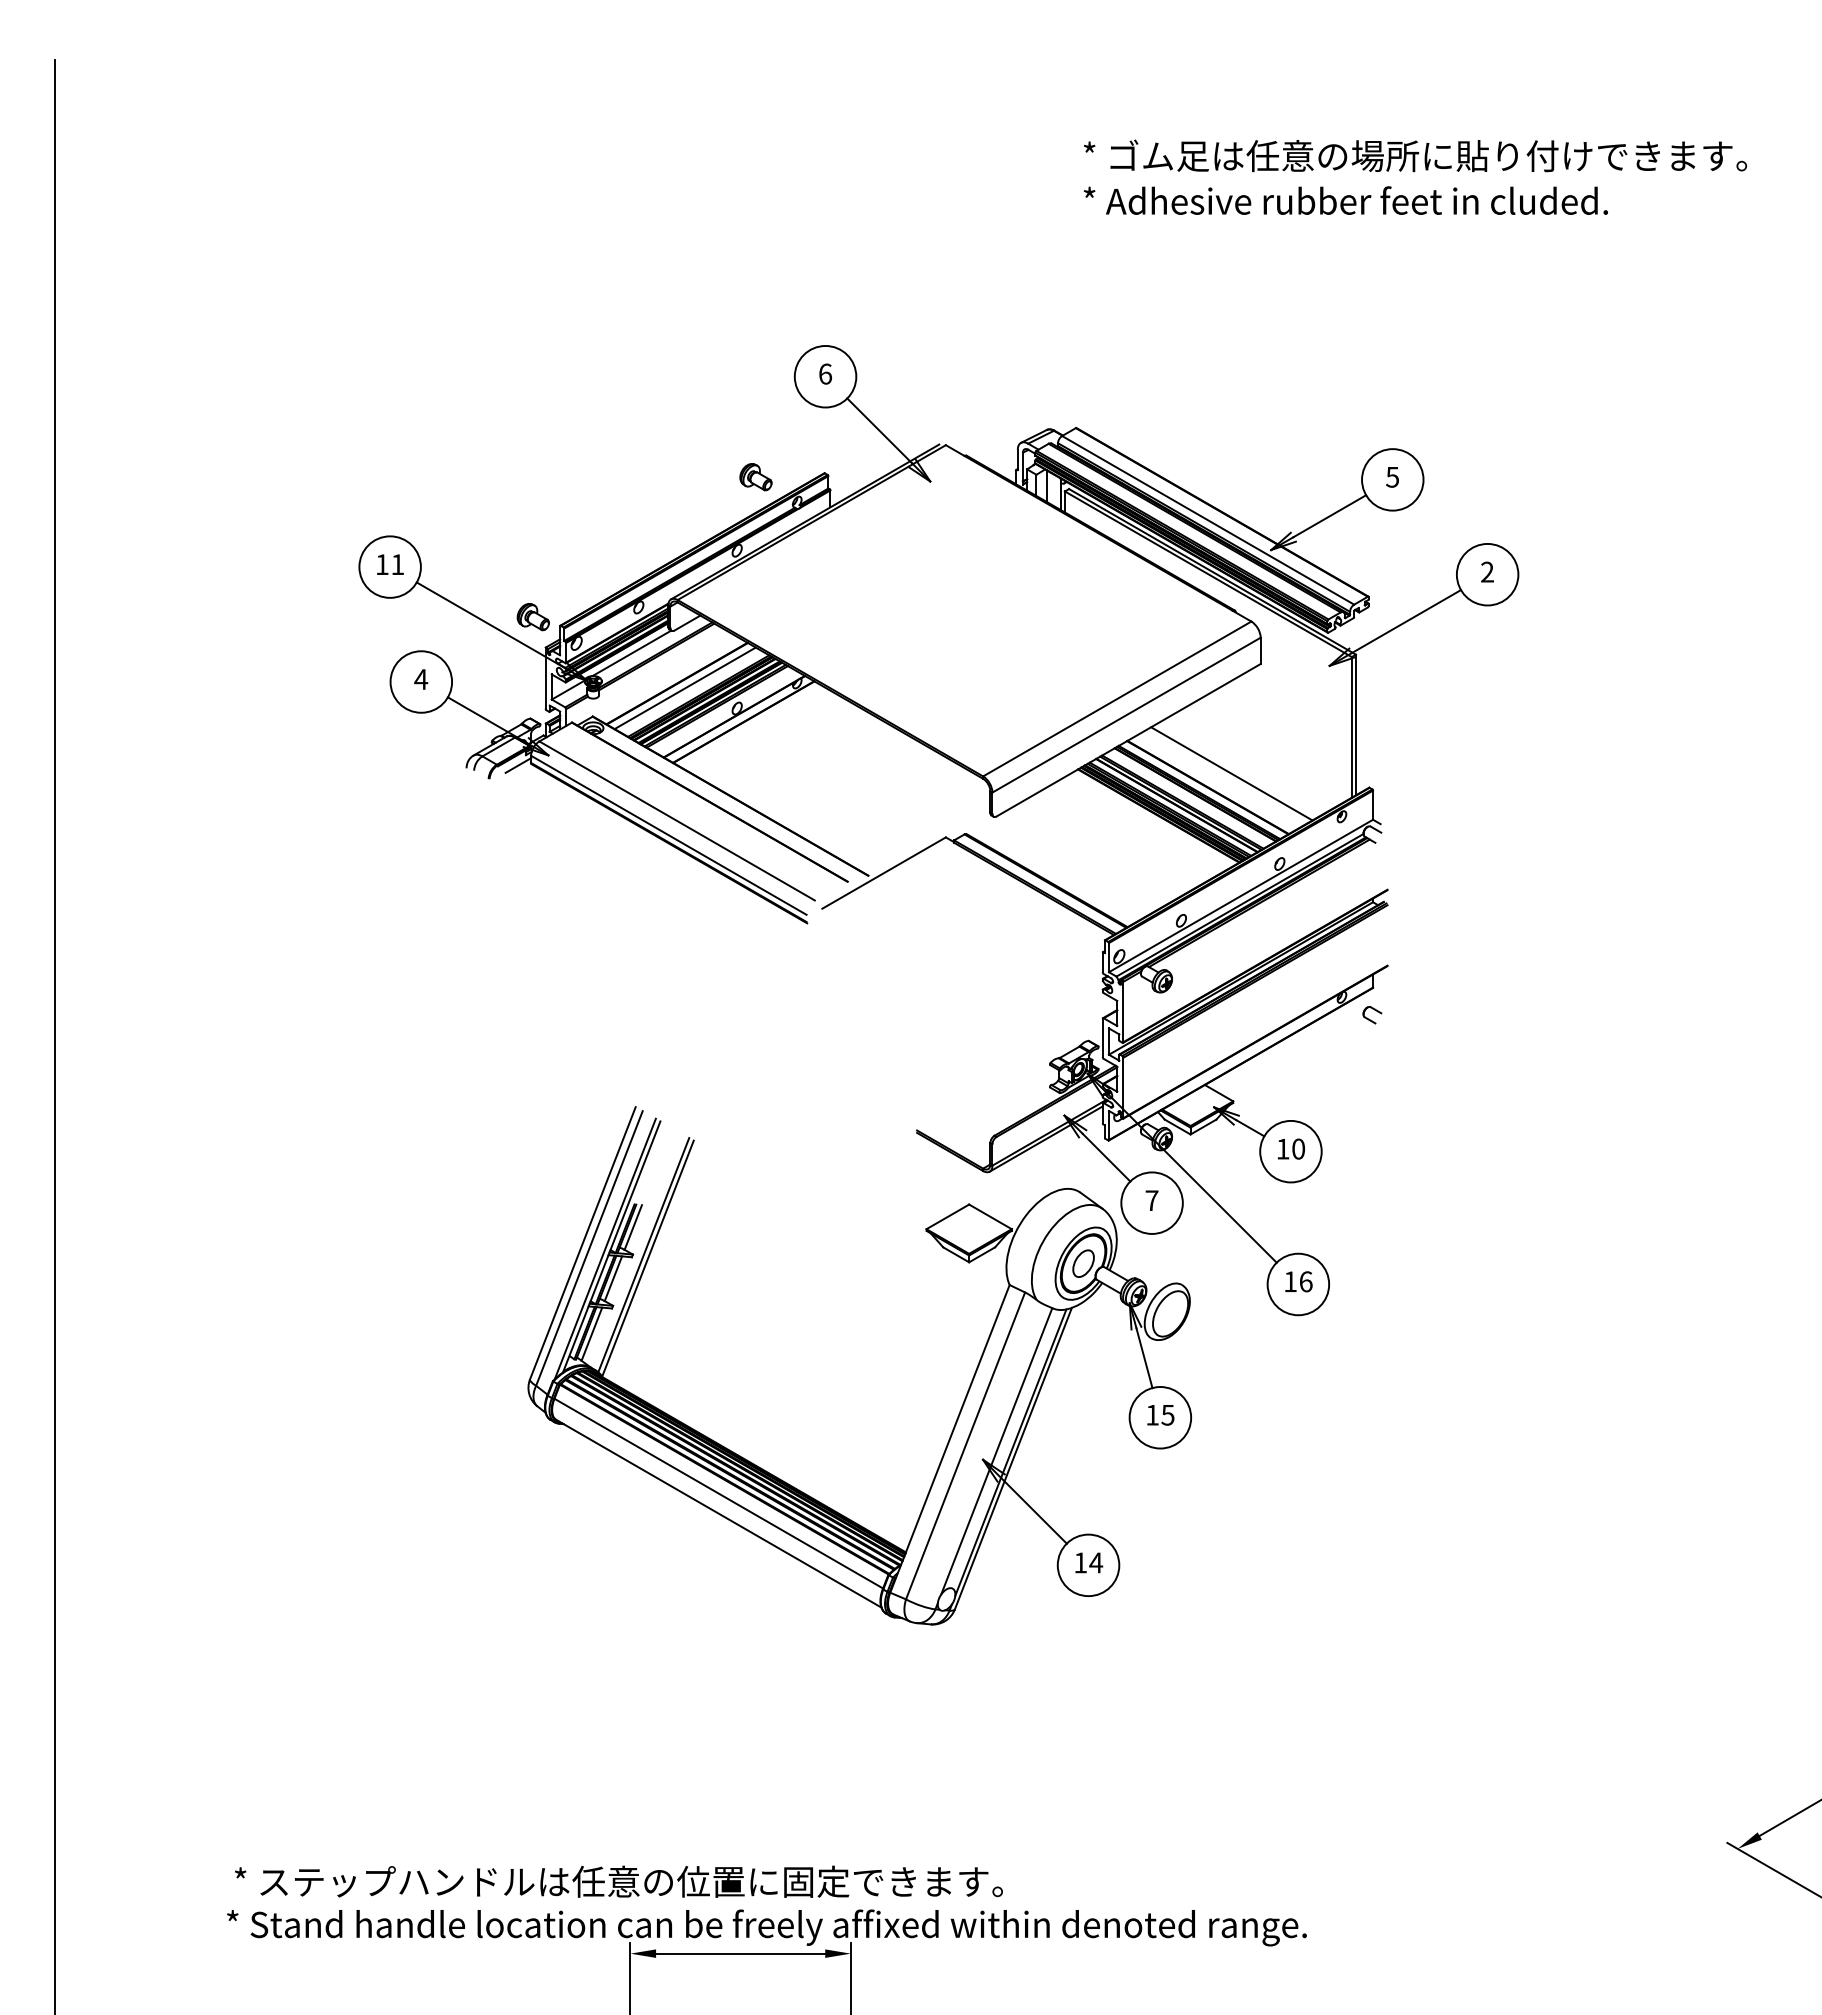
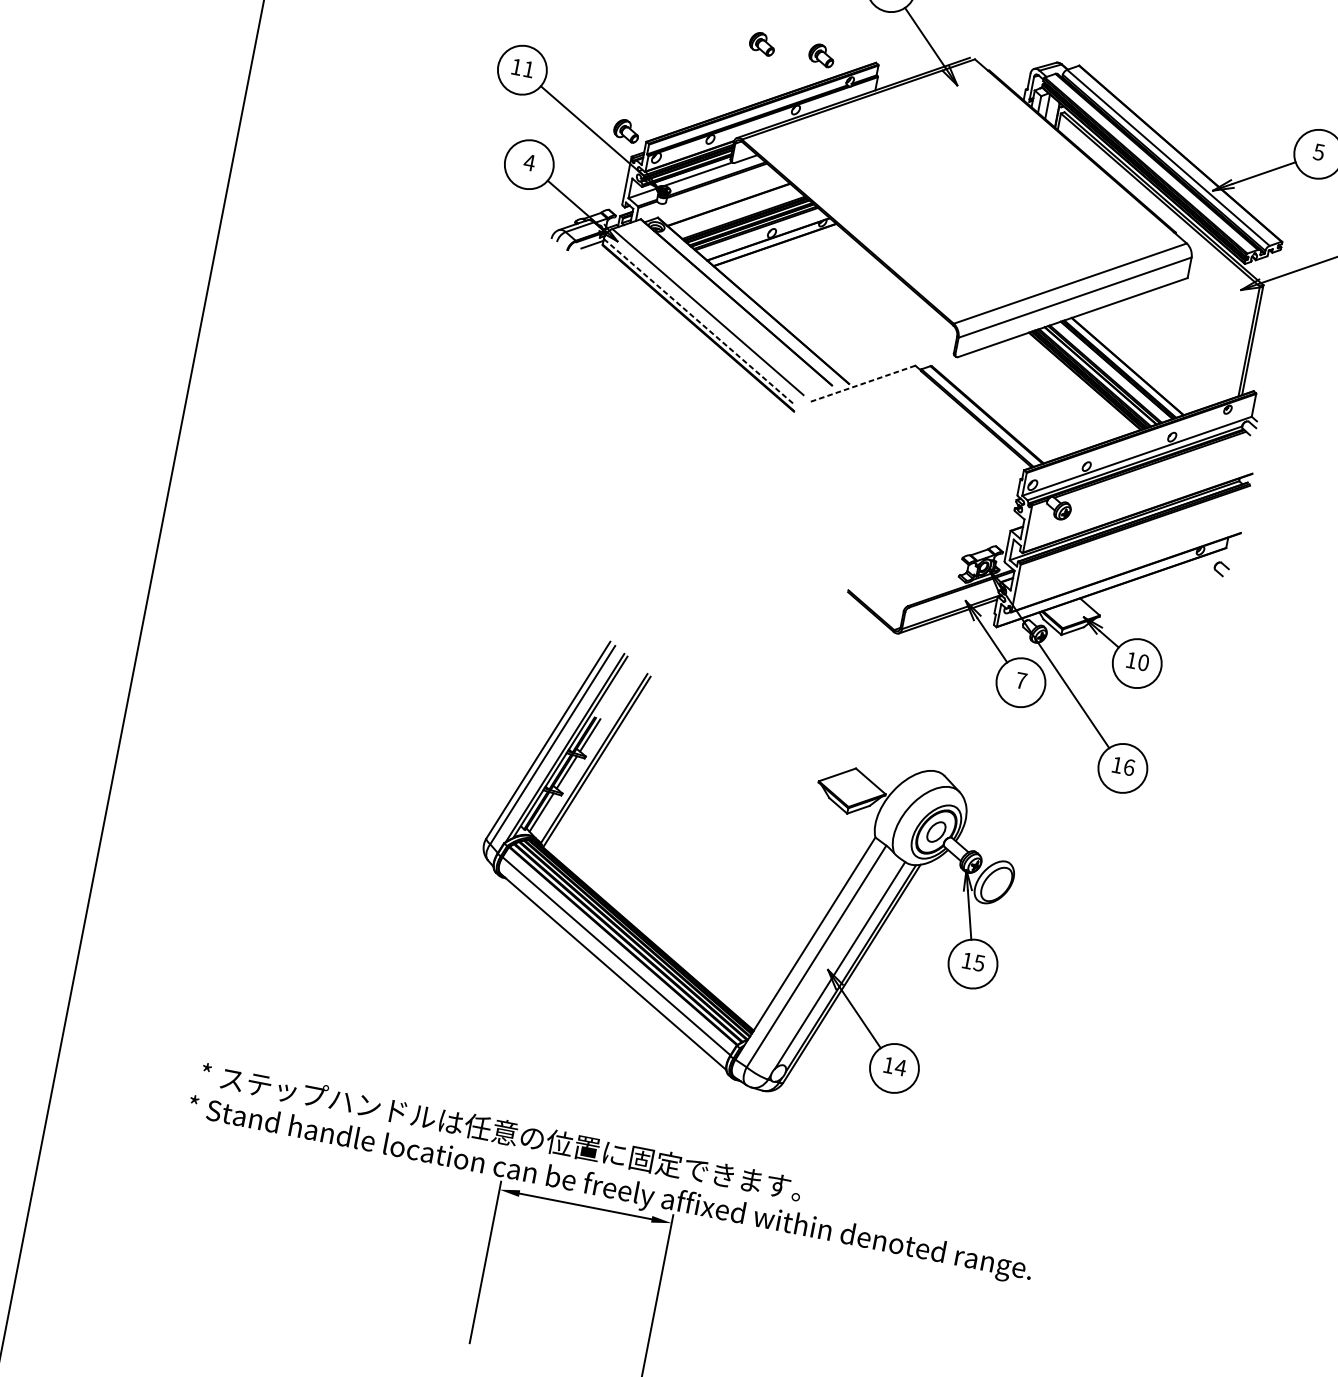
part: (679, 477) -> (762, 44), added
line: (684, 688) -> (733, 209), removed
line: (1231, 773) -> (1148, 359), removed
line: (669, 835) -> (699, 322), solid -> dashed
line: (883, 873) -> (861, 384), solid -> dashed
part: (963, 1400) -> (821, 920), moved

